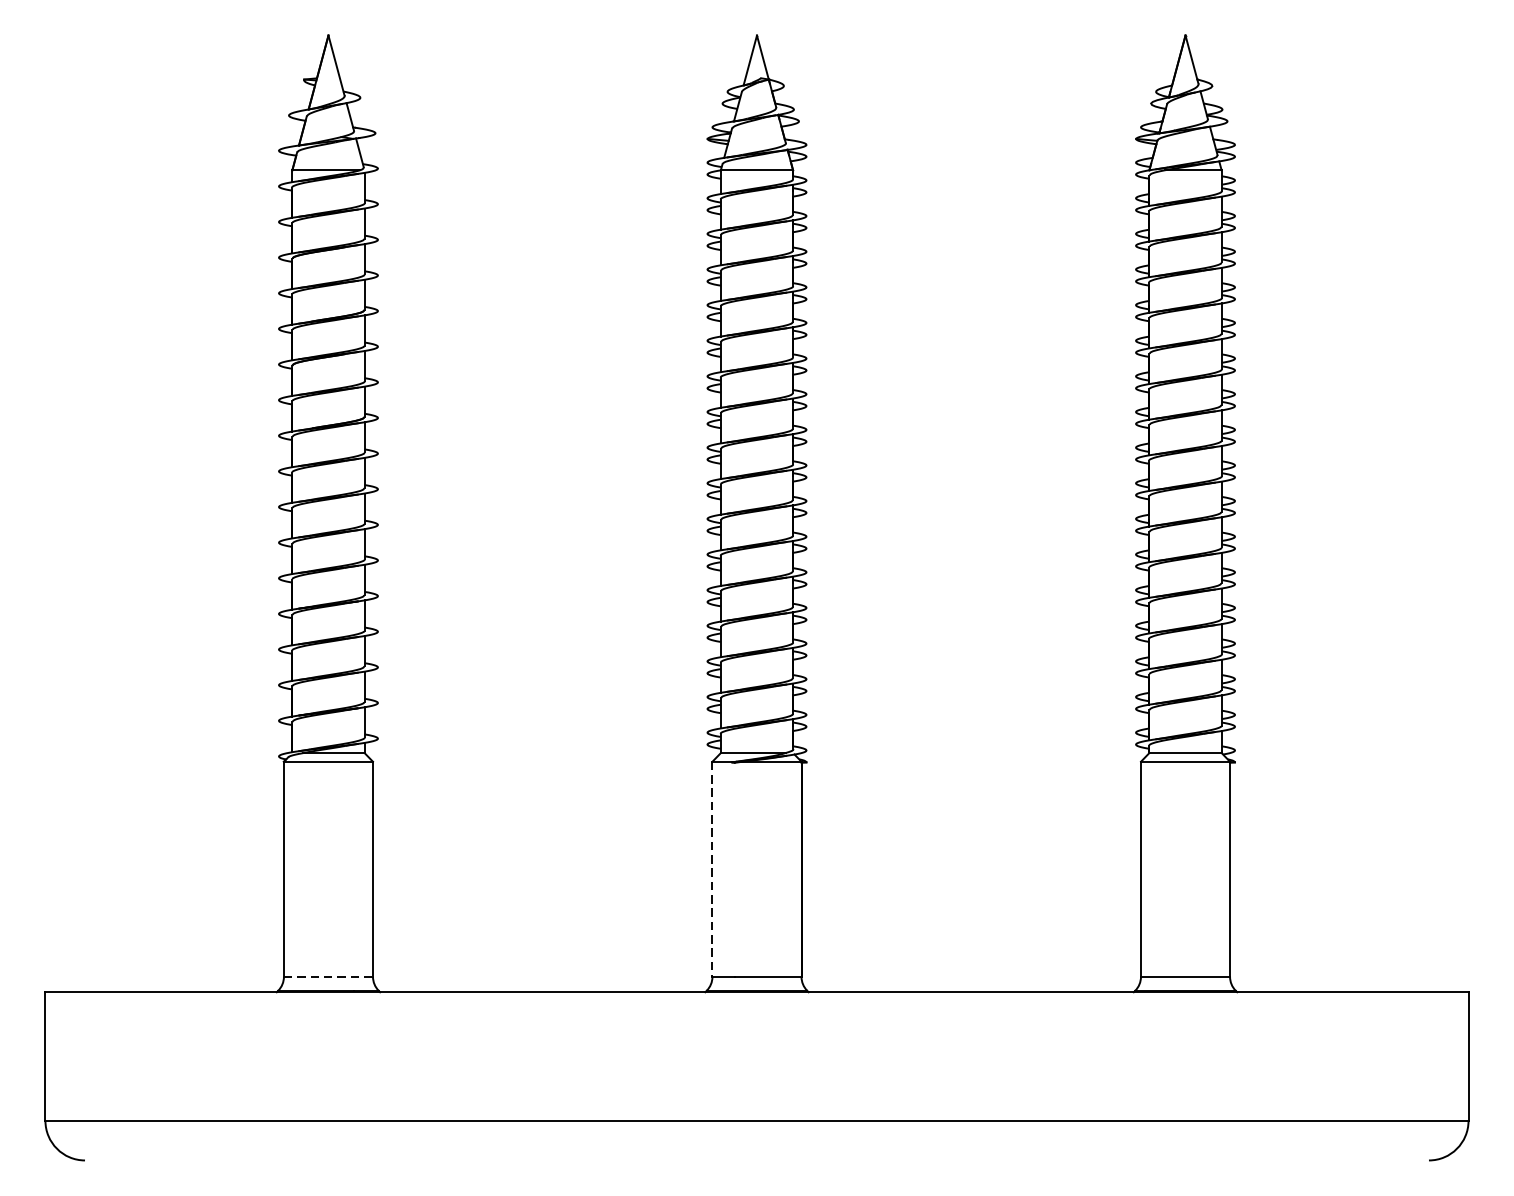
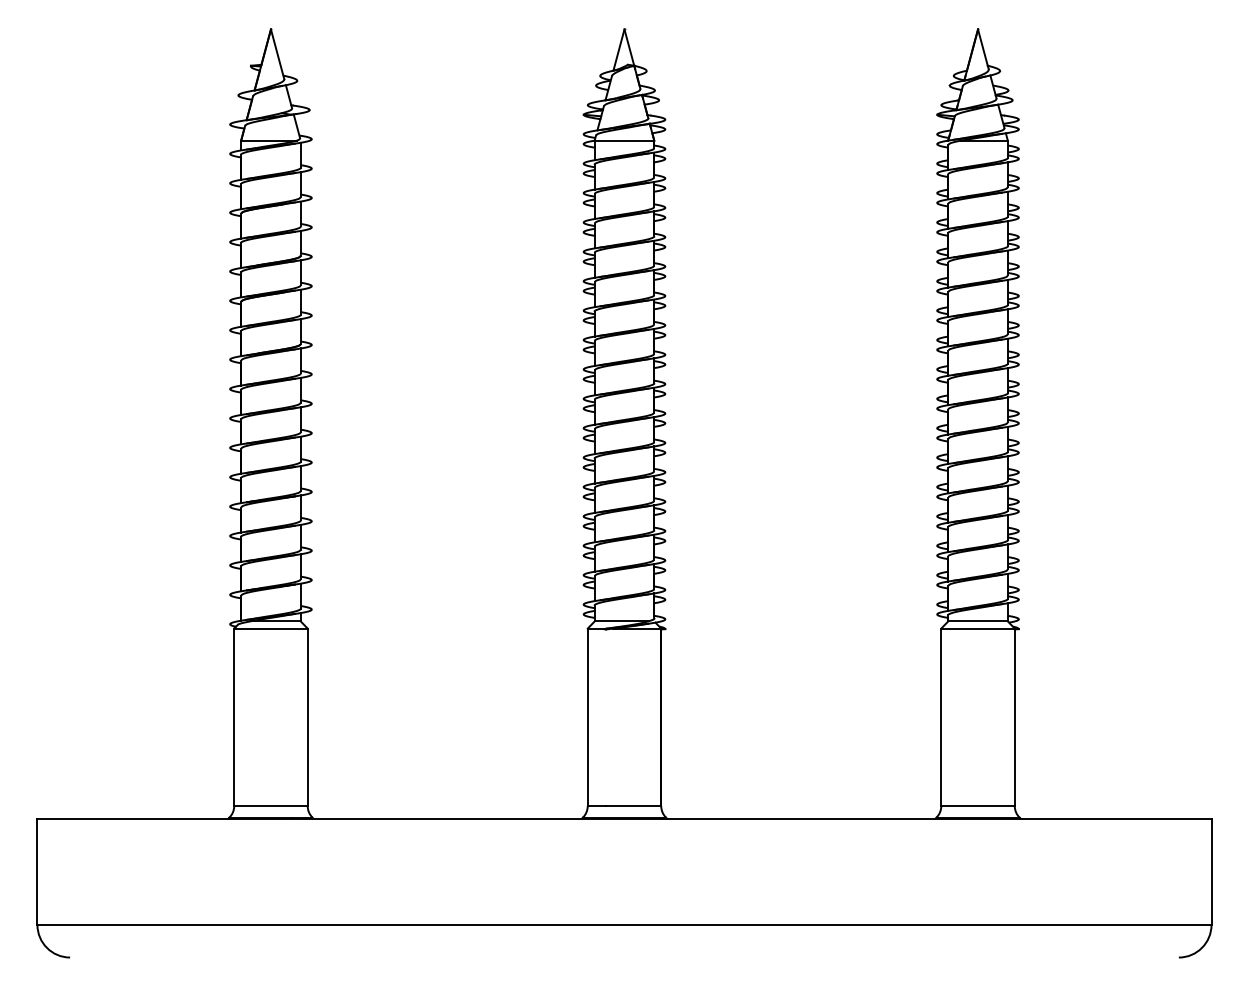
line: (712, 869) -> (587, 717), dashed -> solid
line: (327, 977) -> (270, 806), dashed -> solid

